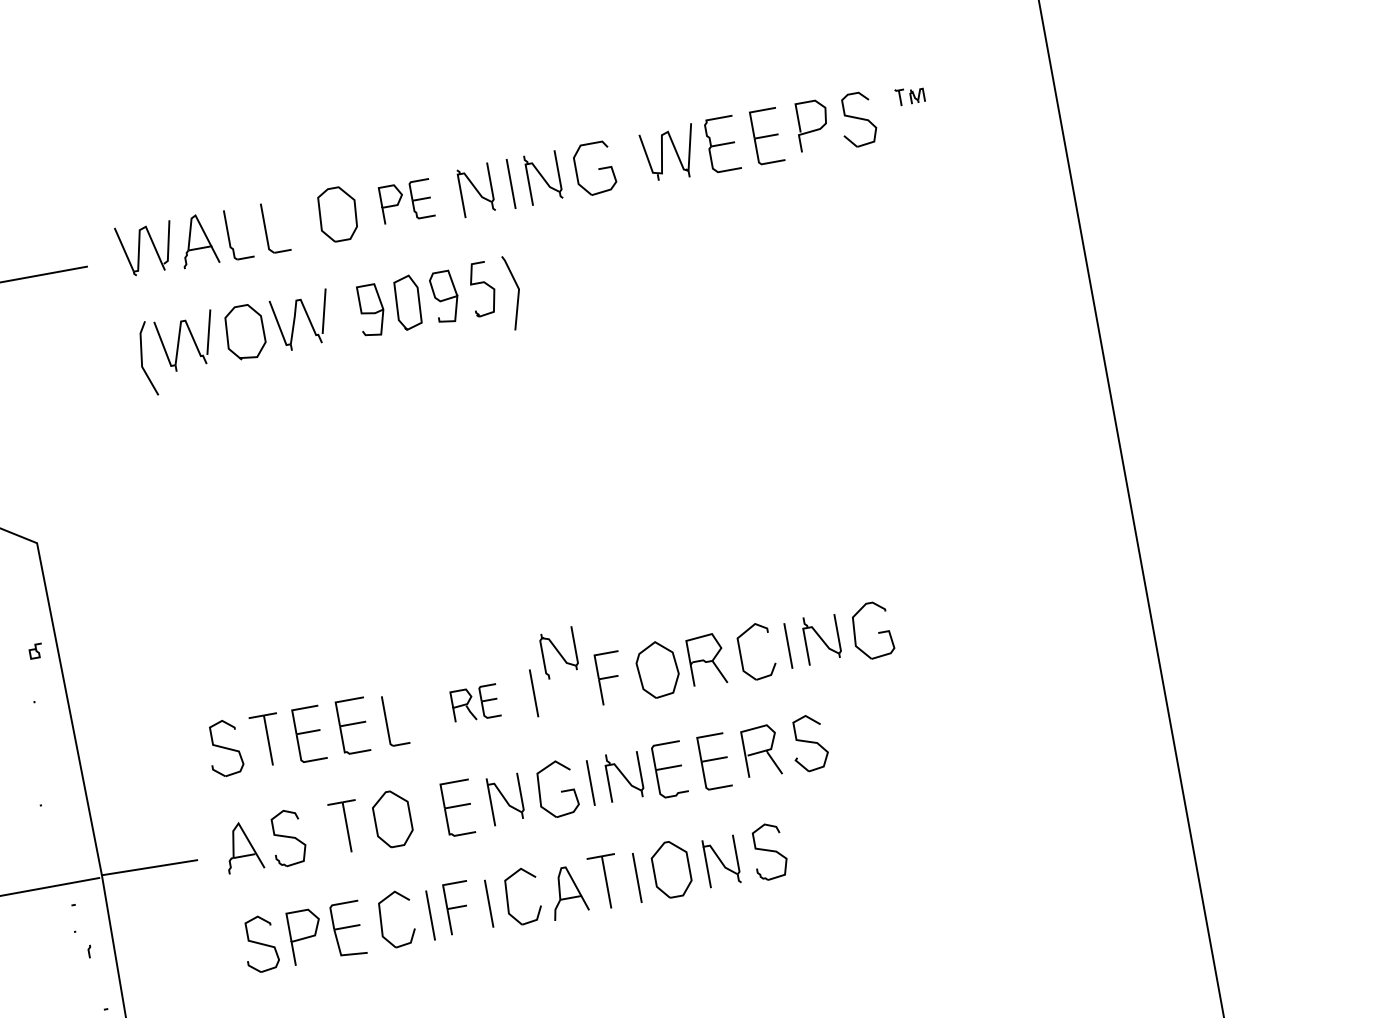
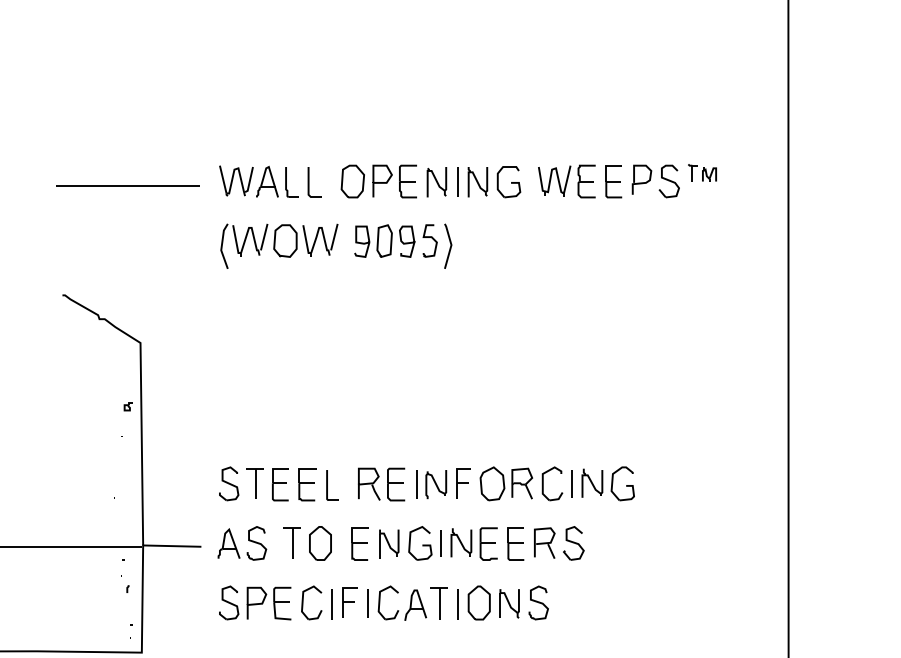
part: (910, 94) -> (702, 172), size x1.67
part: (406, 201) -> (394, 181), size x1.43
part: (559, 652) -> (436, 484), moved
part: (475, 703) -> (381, 484), size x1.67

